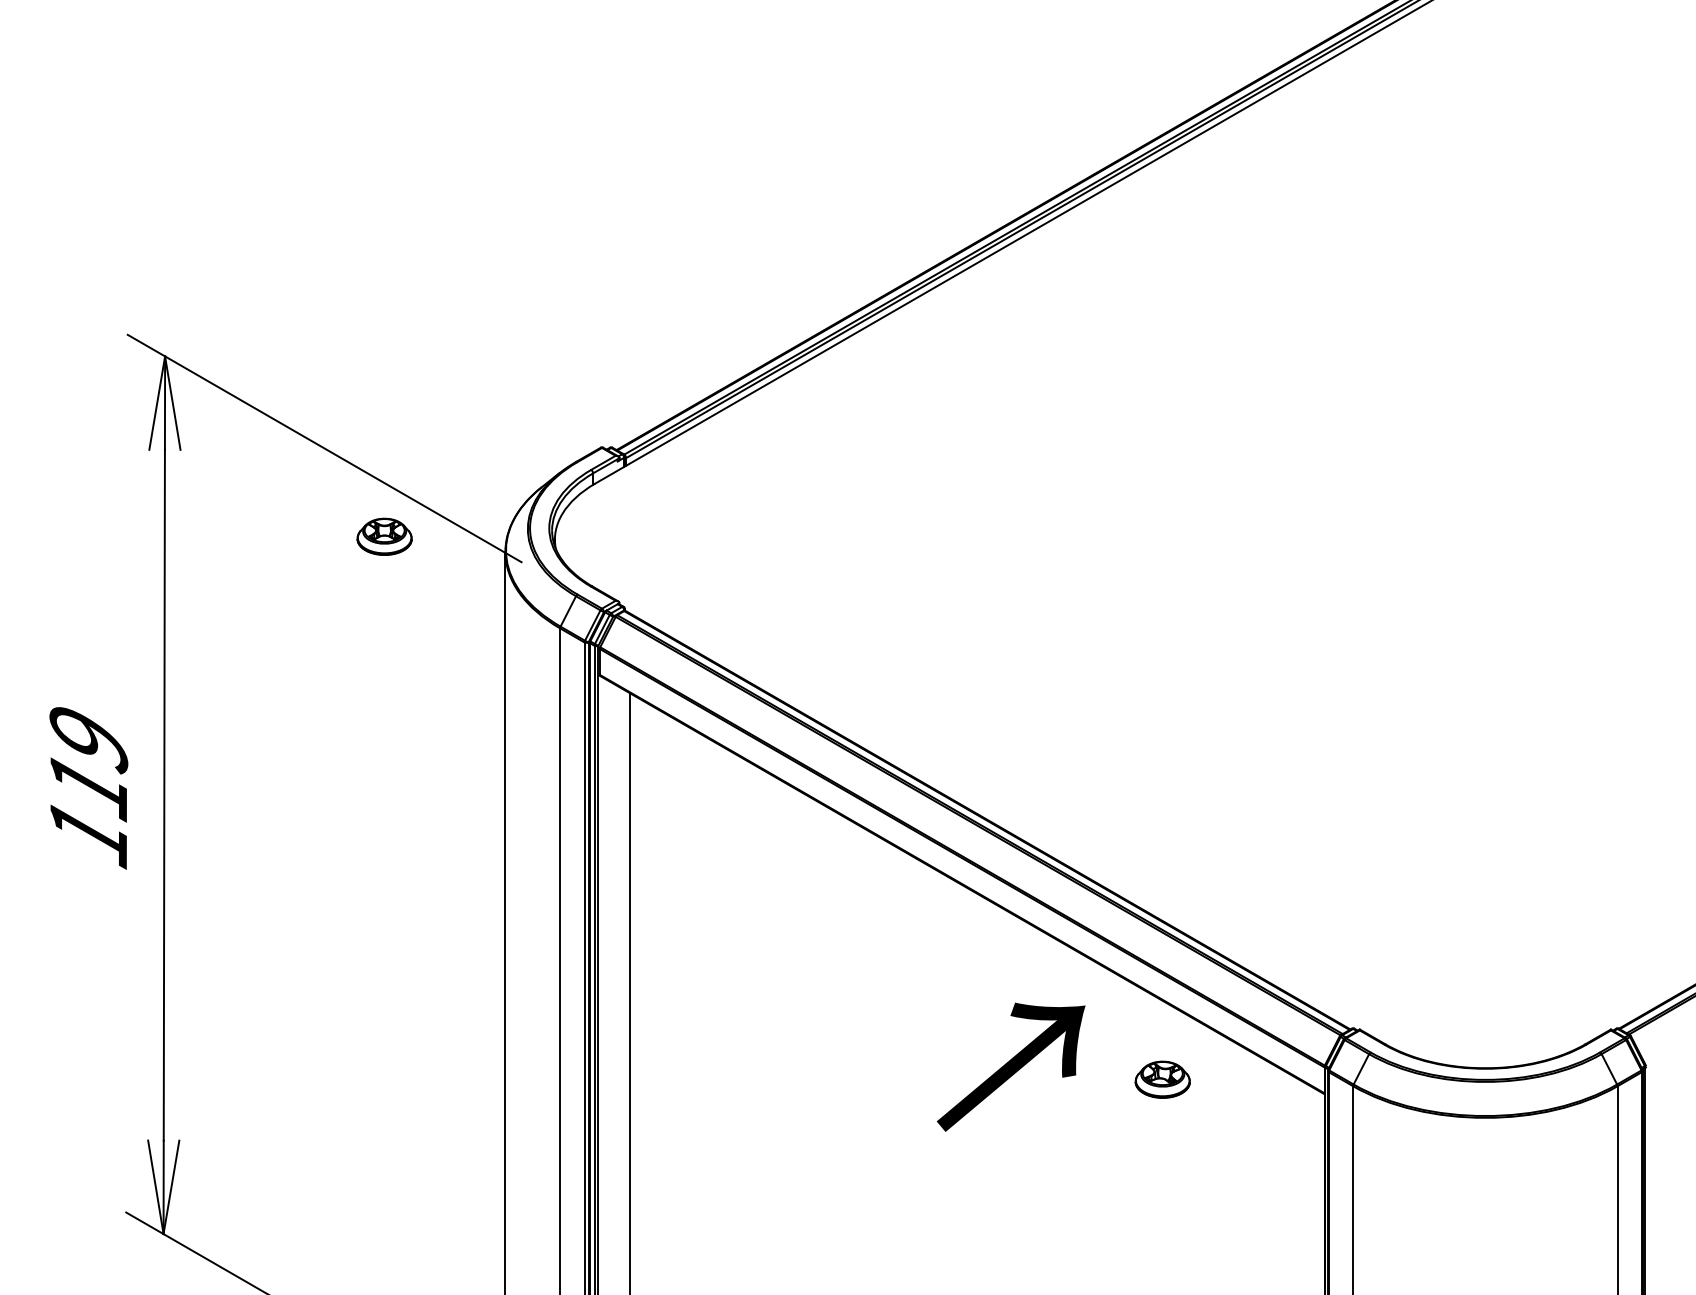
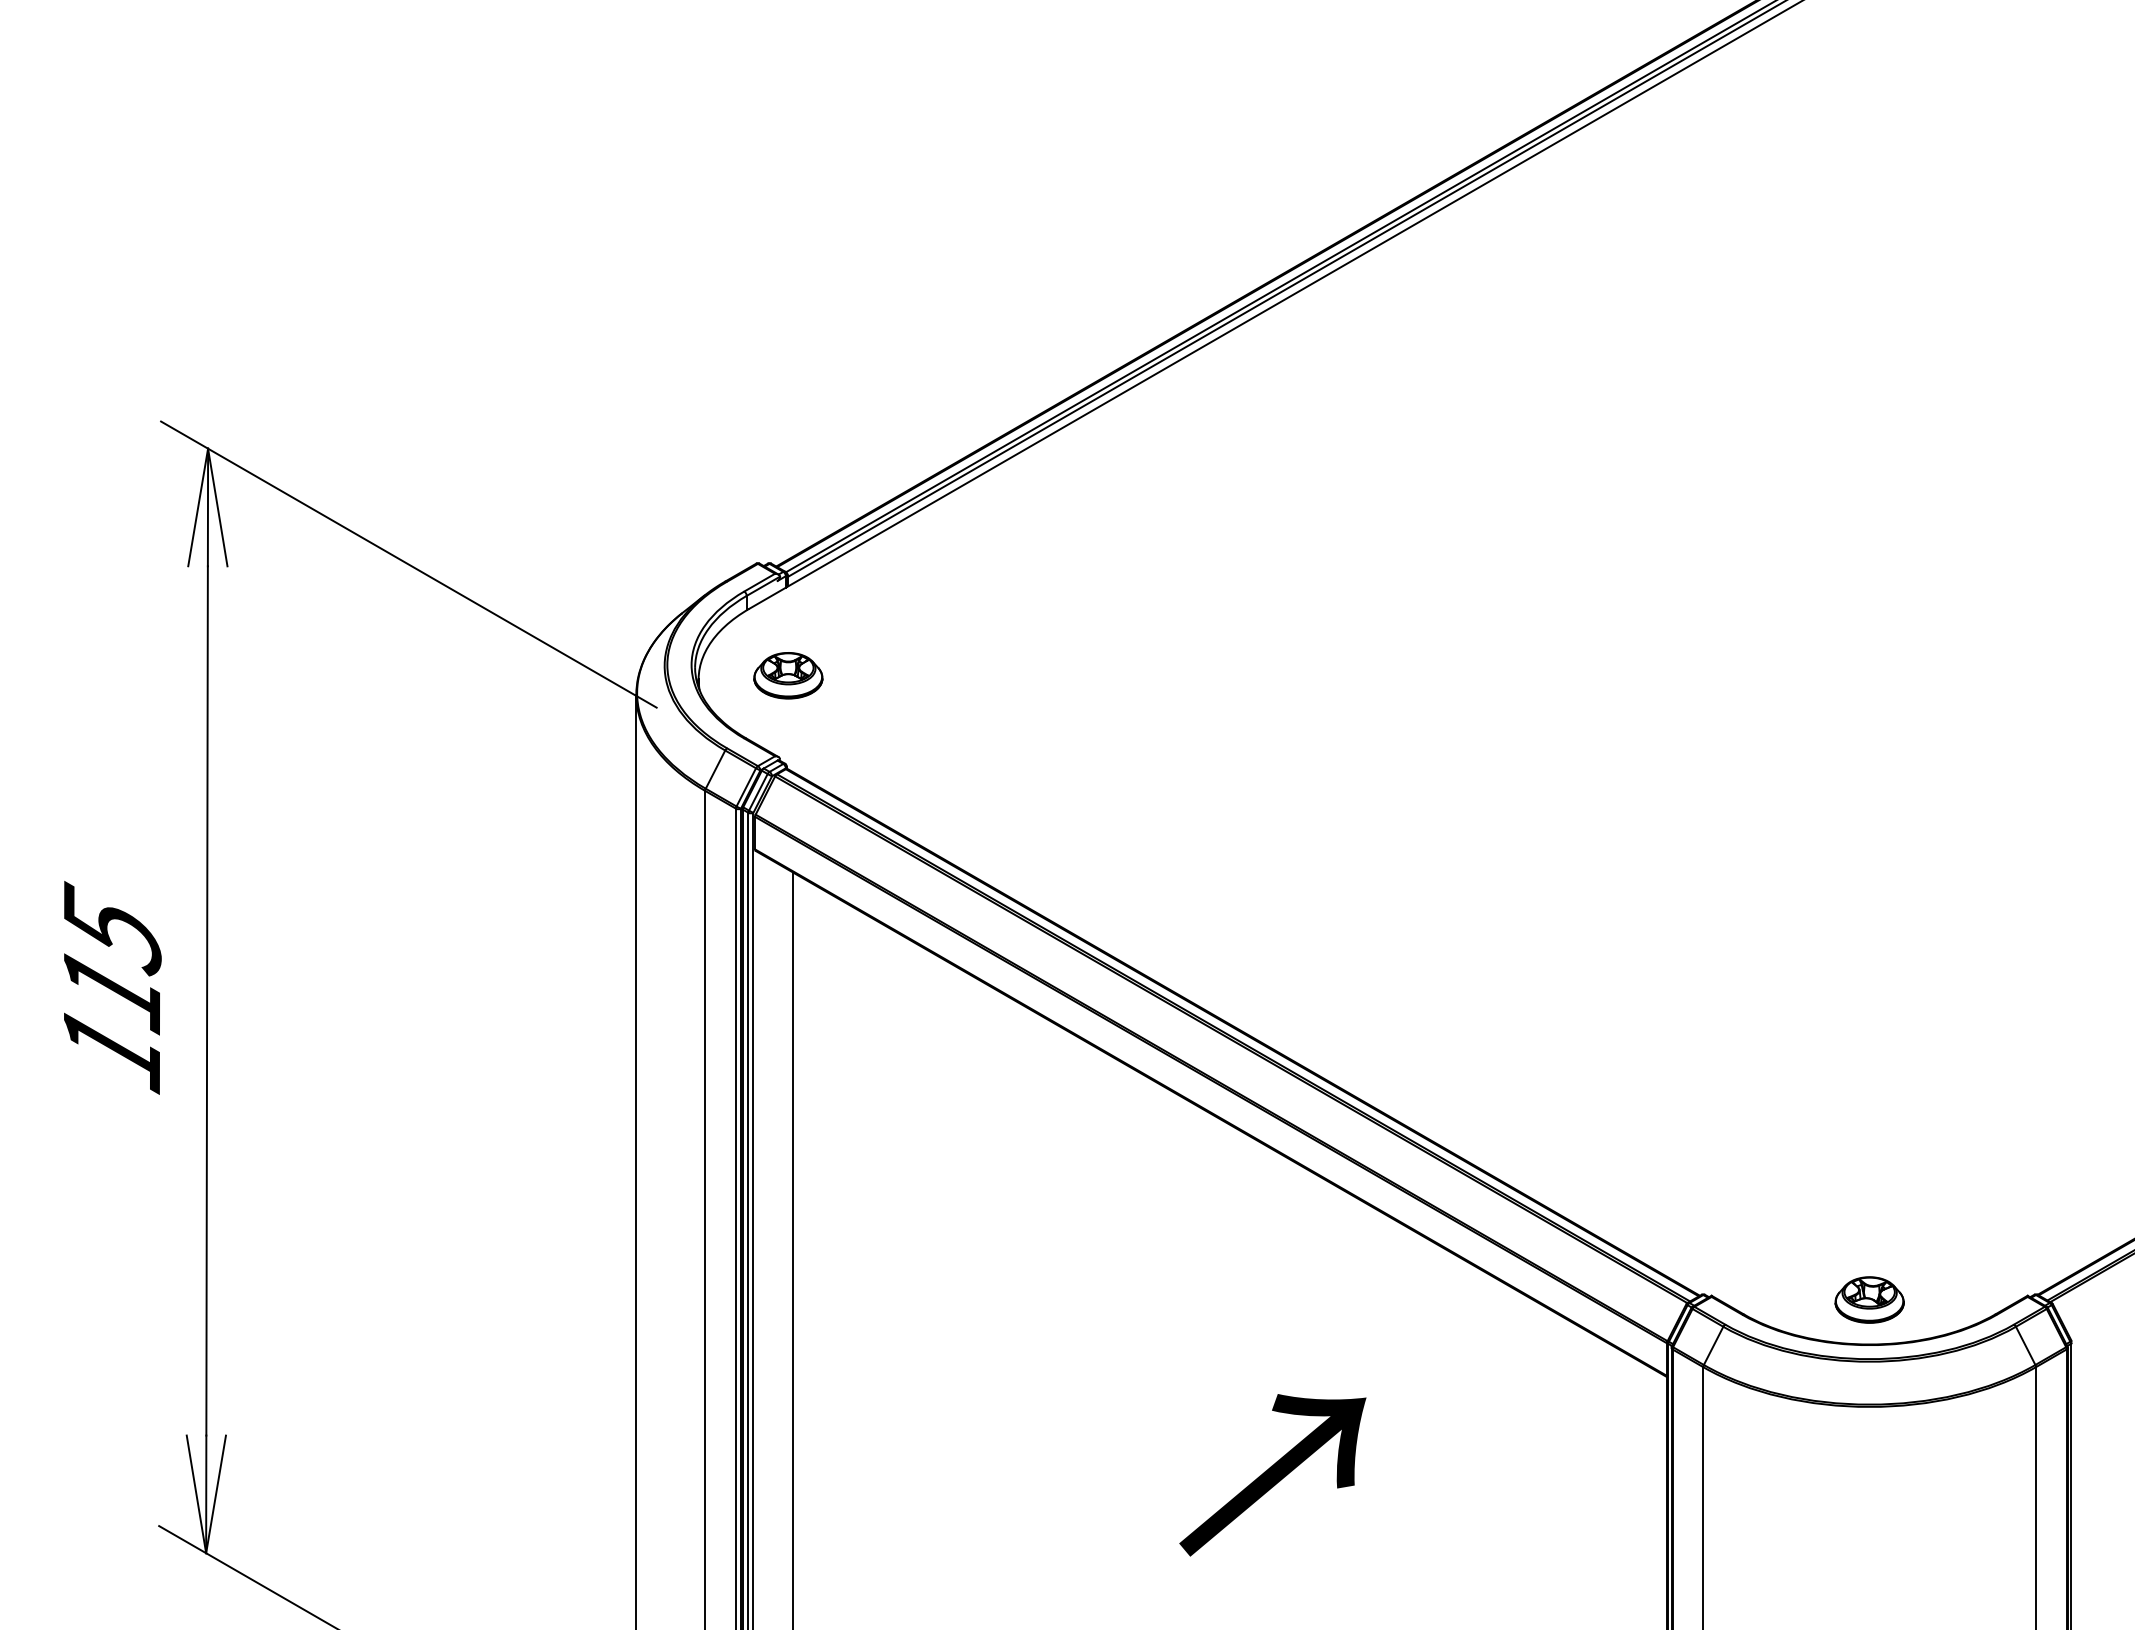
part: (384, 536) -> (788, 675), moved
text: (88, 737) -> (111, 928), 119 -> 115
text: (1010, 1067) -> (1272, 1475), moved
part: (1162, 1079) -> (1869, 1299), moved

